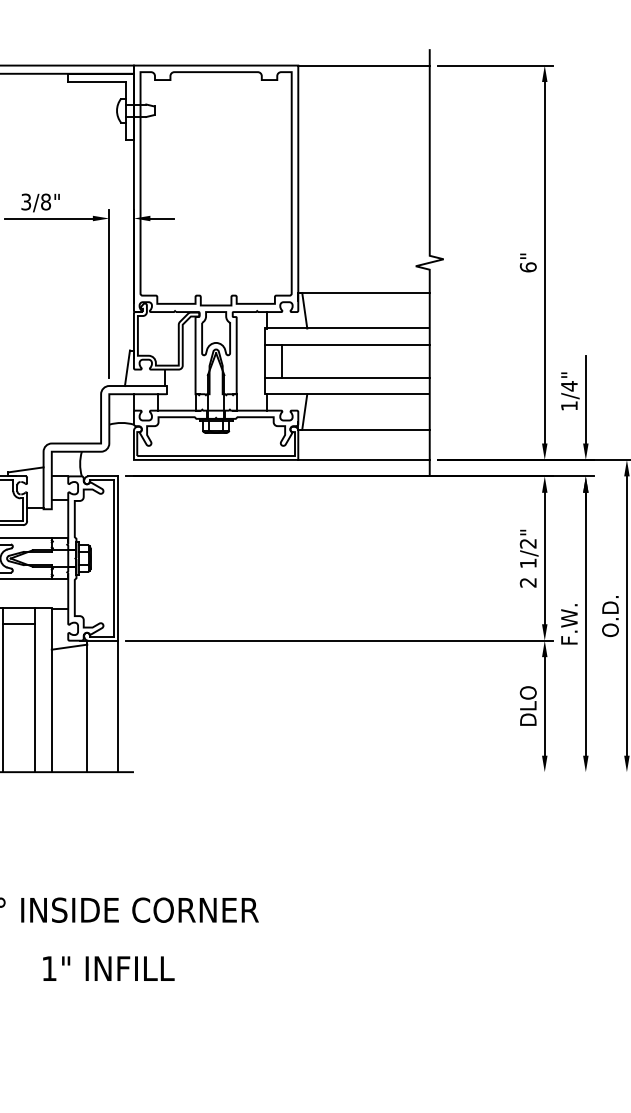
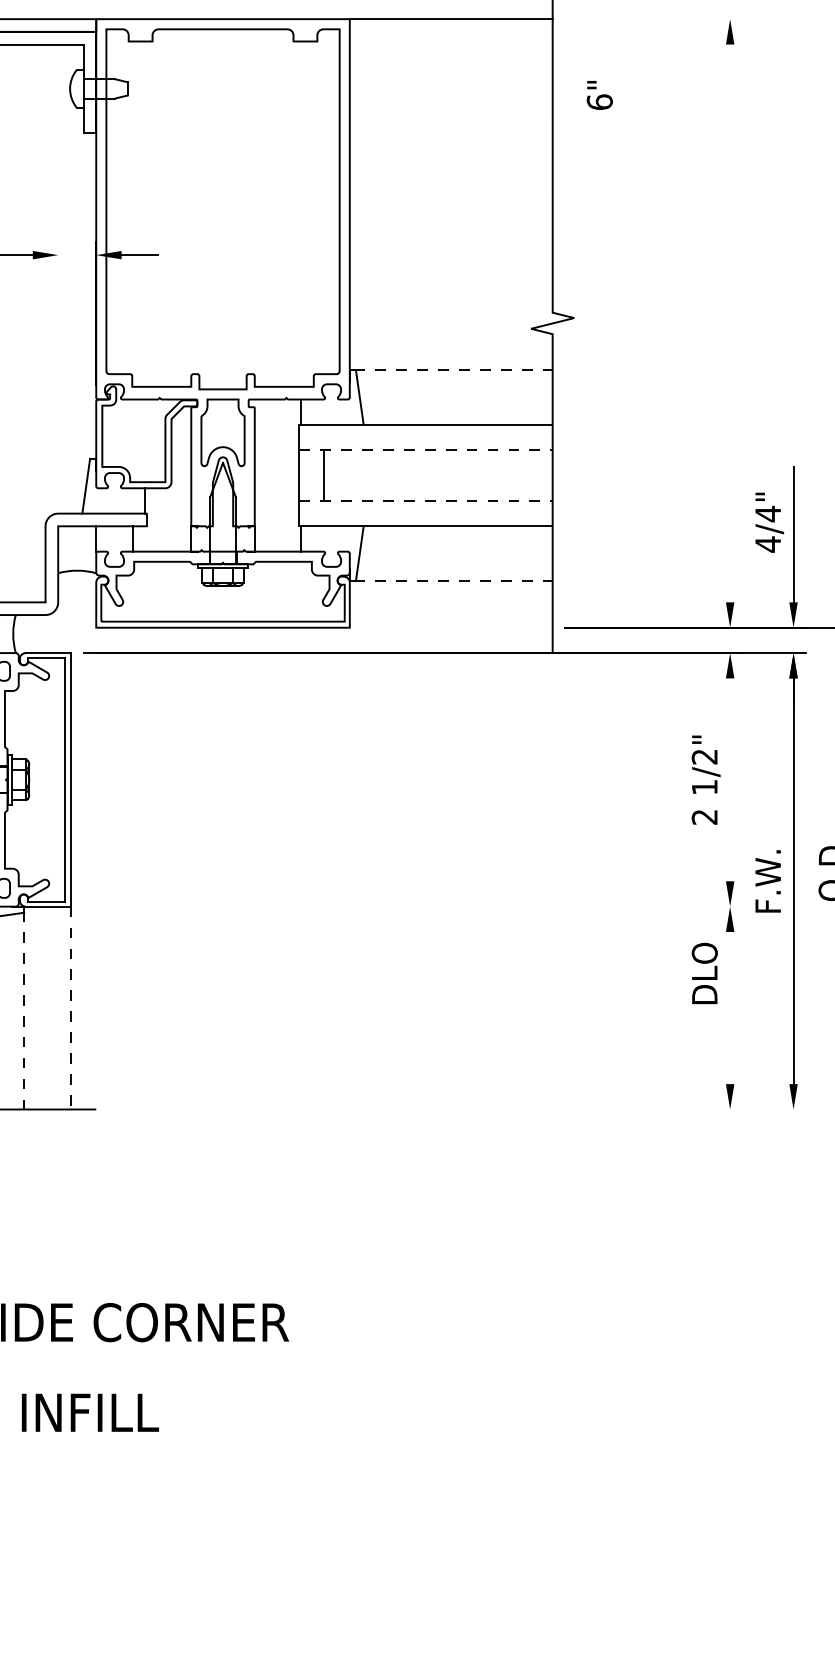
line: (494, 65) -> (652, 19), removed
text: (527, 262) -> (598, 94), moved
line: (544, 262) -> (729, 323), removed
line: (109, 293) -> (58, 370), removed
line: (365, 293) -> (453, 370), solid -> dashed
line: (348, 344) -> (427, 449), solid -> dashed
line: (348, 377) -> (427, 500), solid -> dashed
text: (569, 405) -> (768, 543), 1/4" -> 4/4"
line: (365, 429) -> (453, 580), solid -> dashed
line: (363, 459) -> (450, 627), removed
line: (544, 558) -> (729, 779), removed
line: (338, 640) -> (411, 906), removed
text: (527, 705) -> (703, 972), moved
line: (117, 706) -> (70, 1008), solid -> dashed
line: (544, 706) -> (729, 1008), removed
line: (87, 708) -> (24, 1011), solid -> dashed

